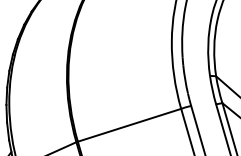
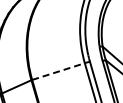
line: (129, 125) -> (58, 71), solid -> dashed

